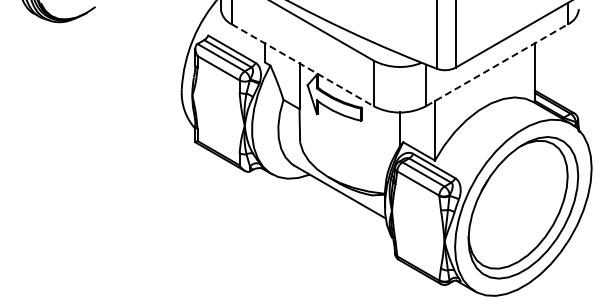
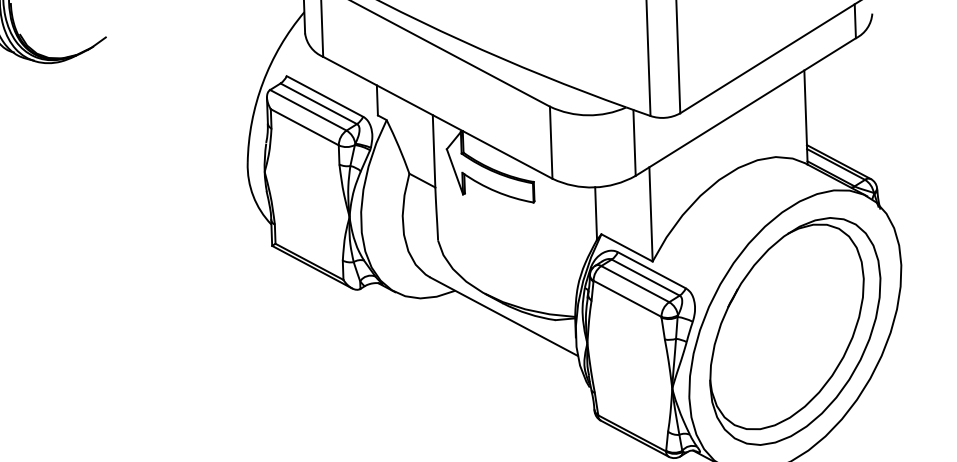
line: (302, 65) -> (437, 118), dashed -> solid
line: (497, 65) -> (746, 107), dashed -> solid

